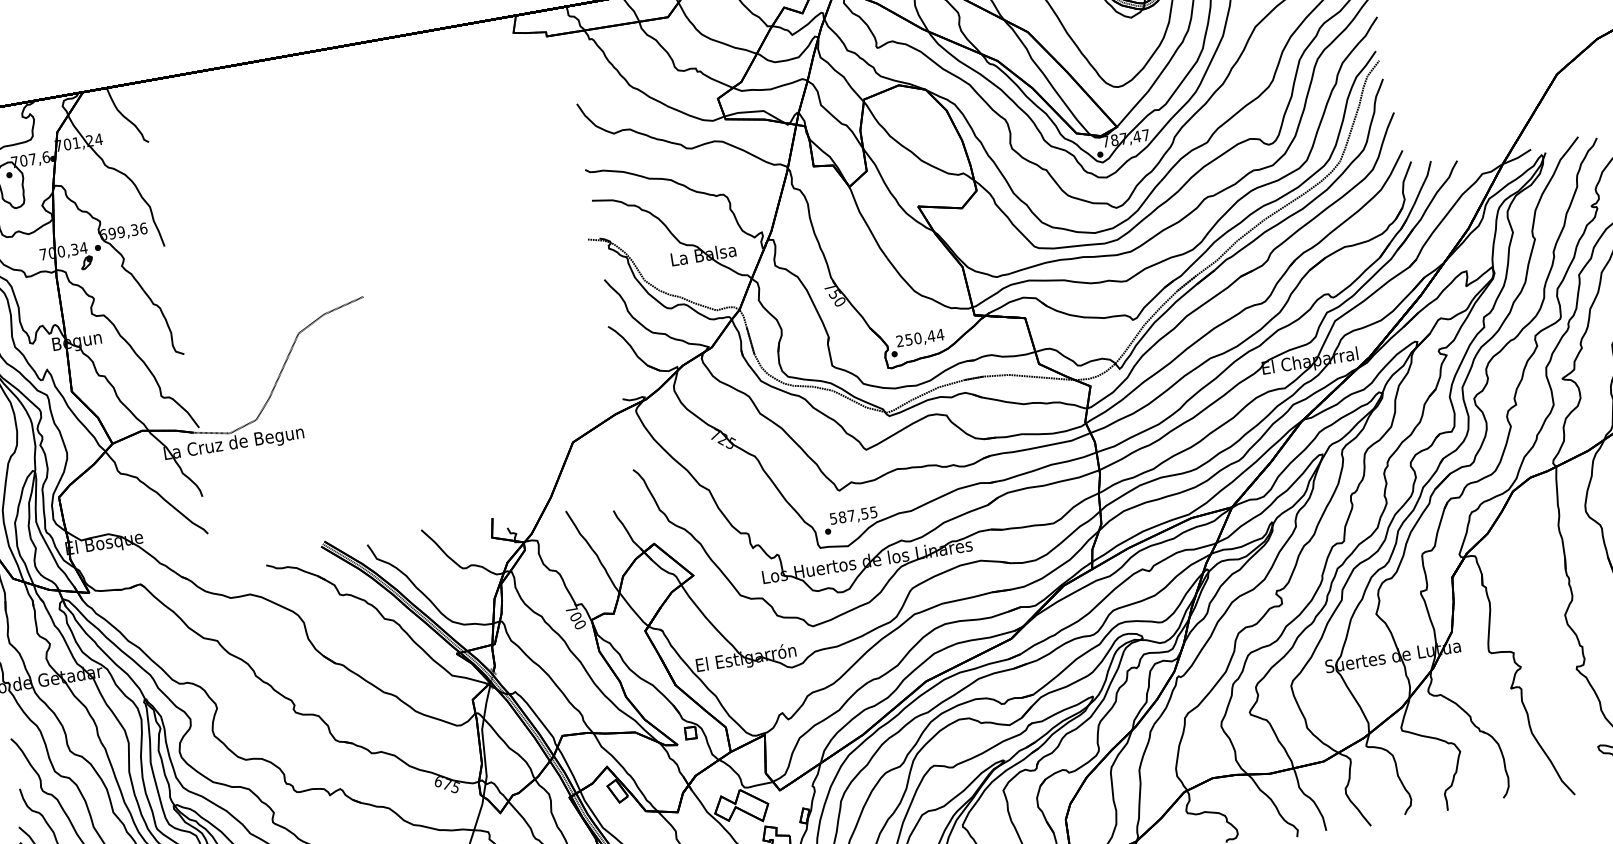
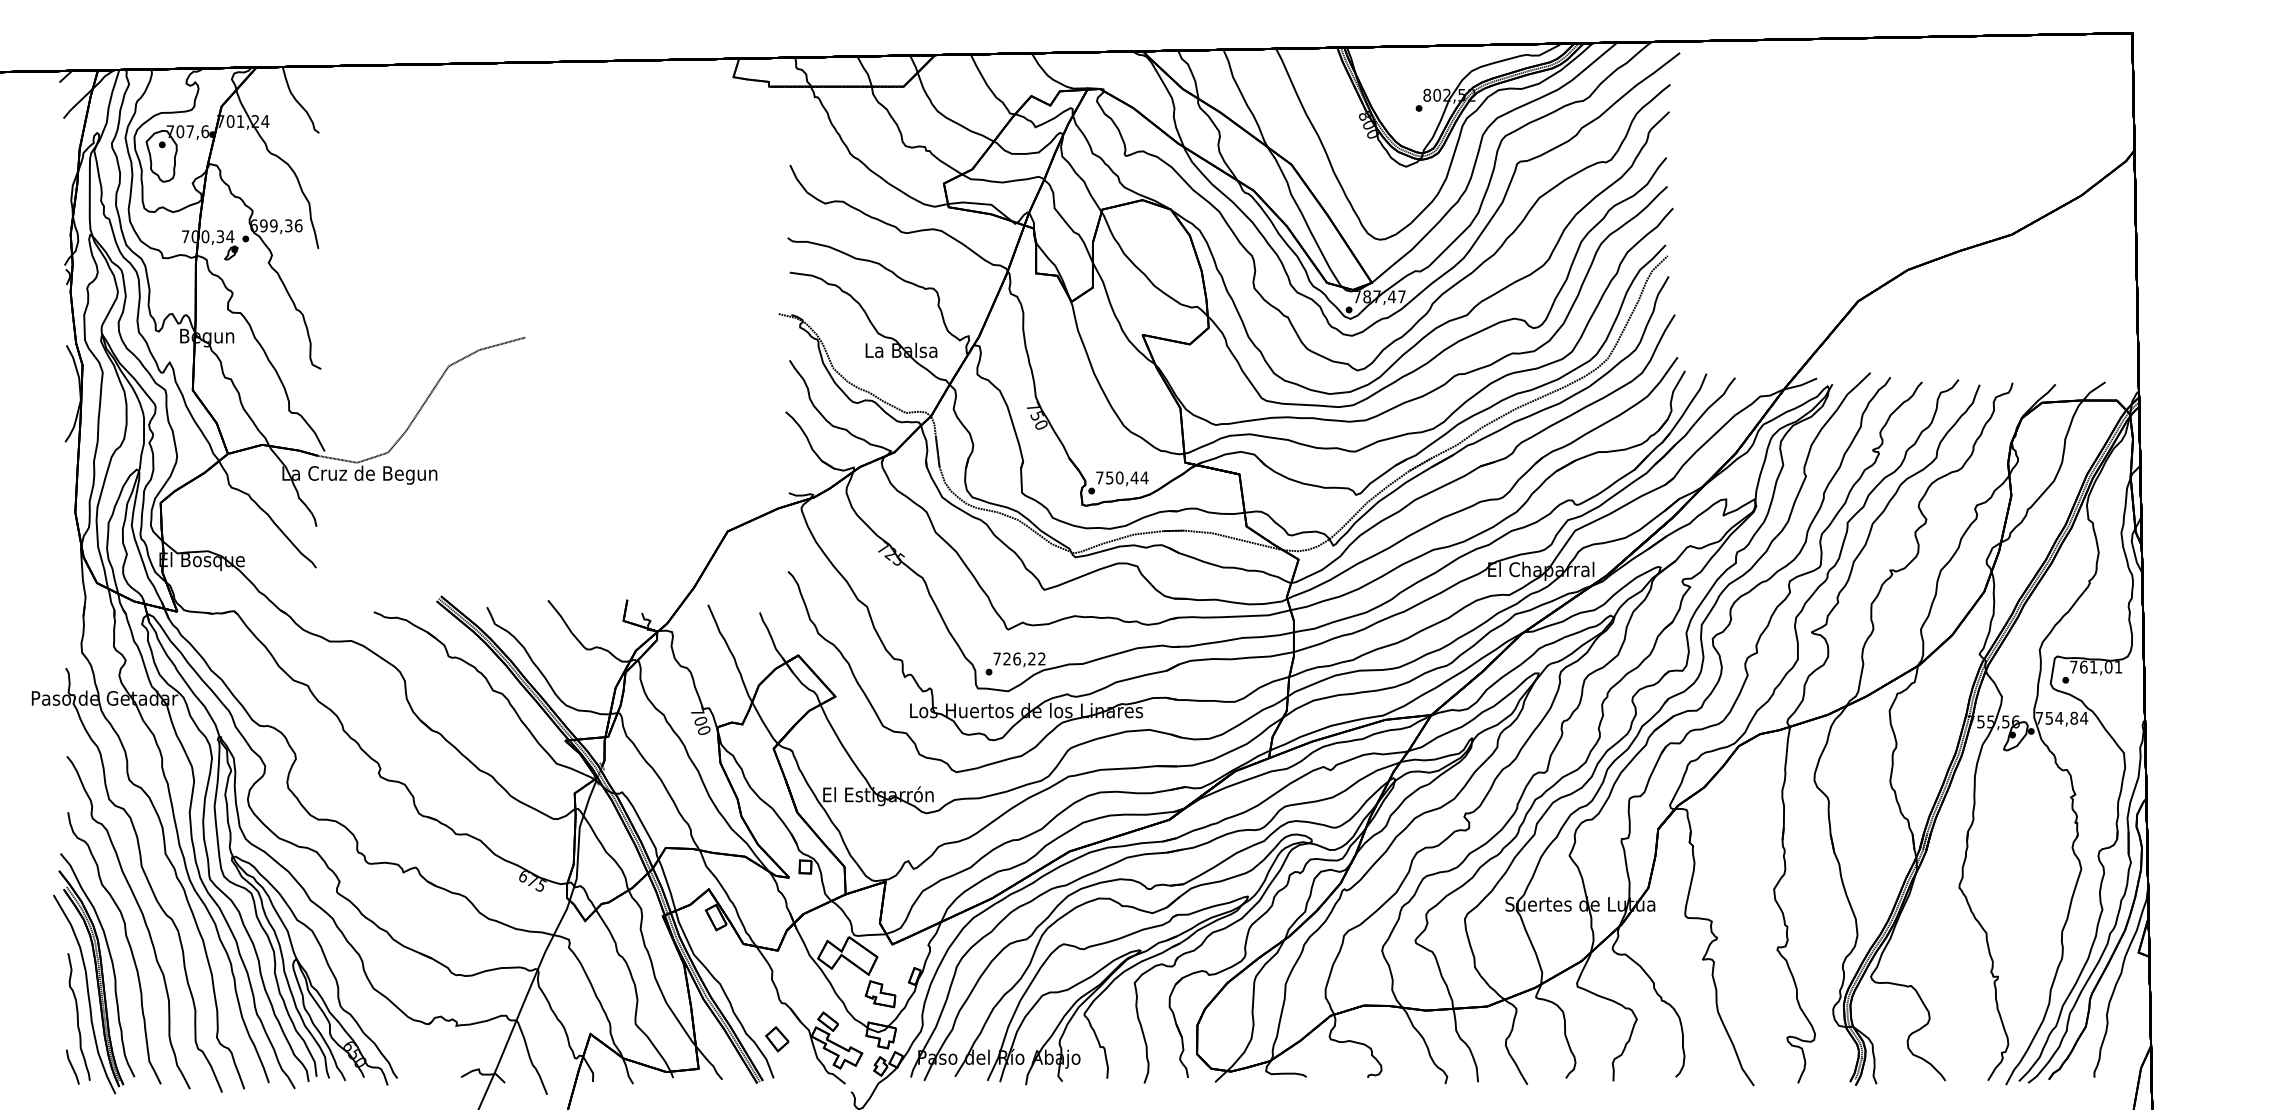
text: (899, 340) -> (1099, 477), 250,44 -> 750,44
text: (853, 515) -> (1019, 658), 587,55 -> 726,22

